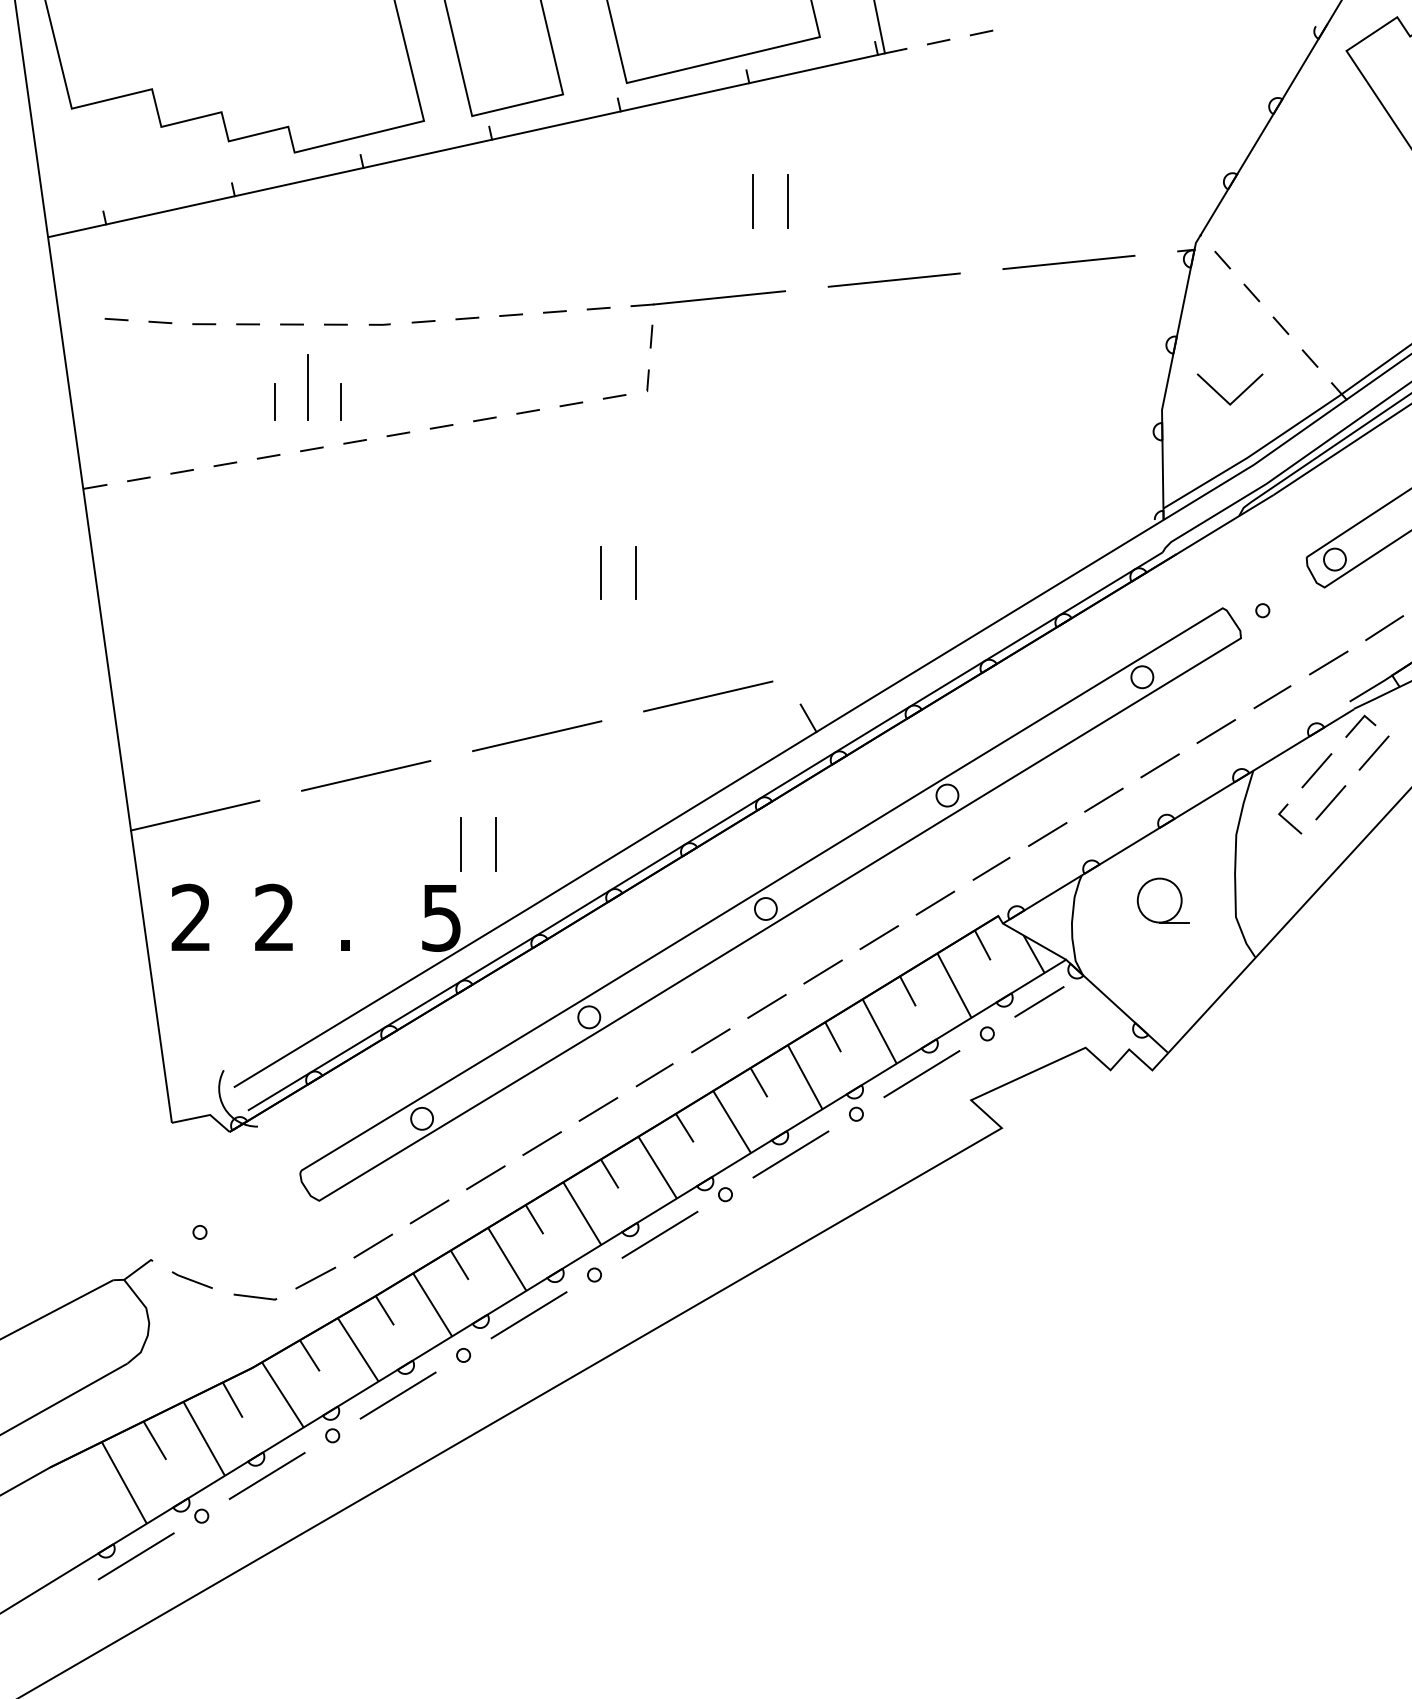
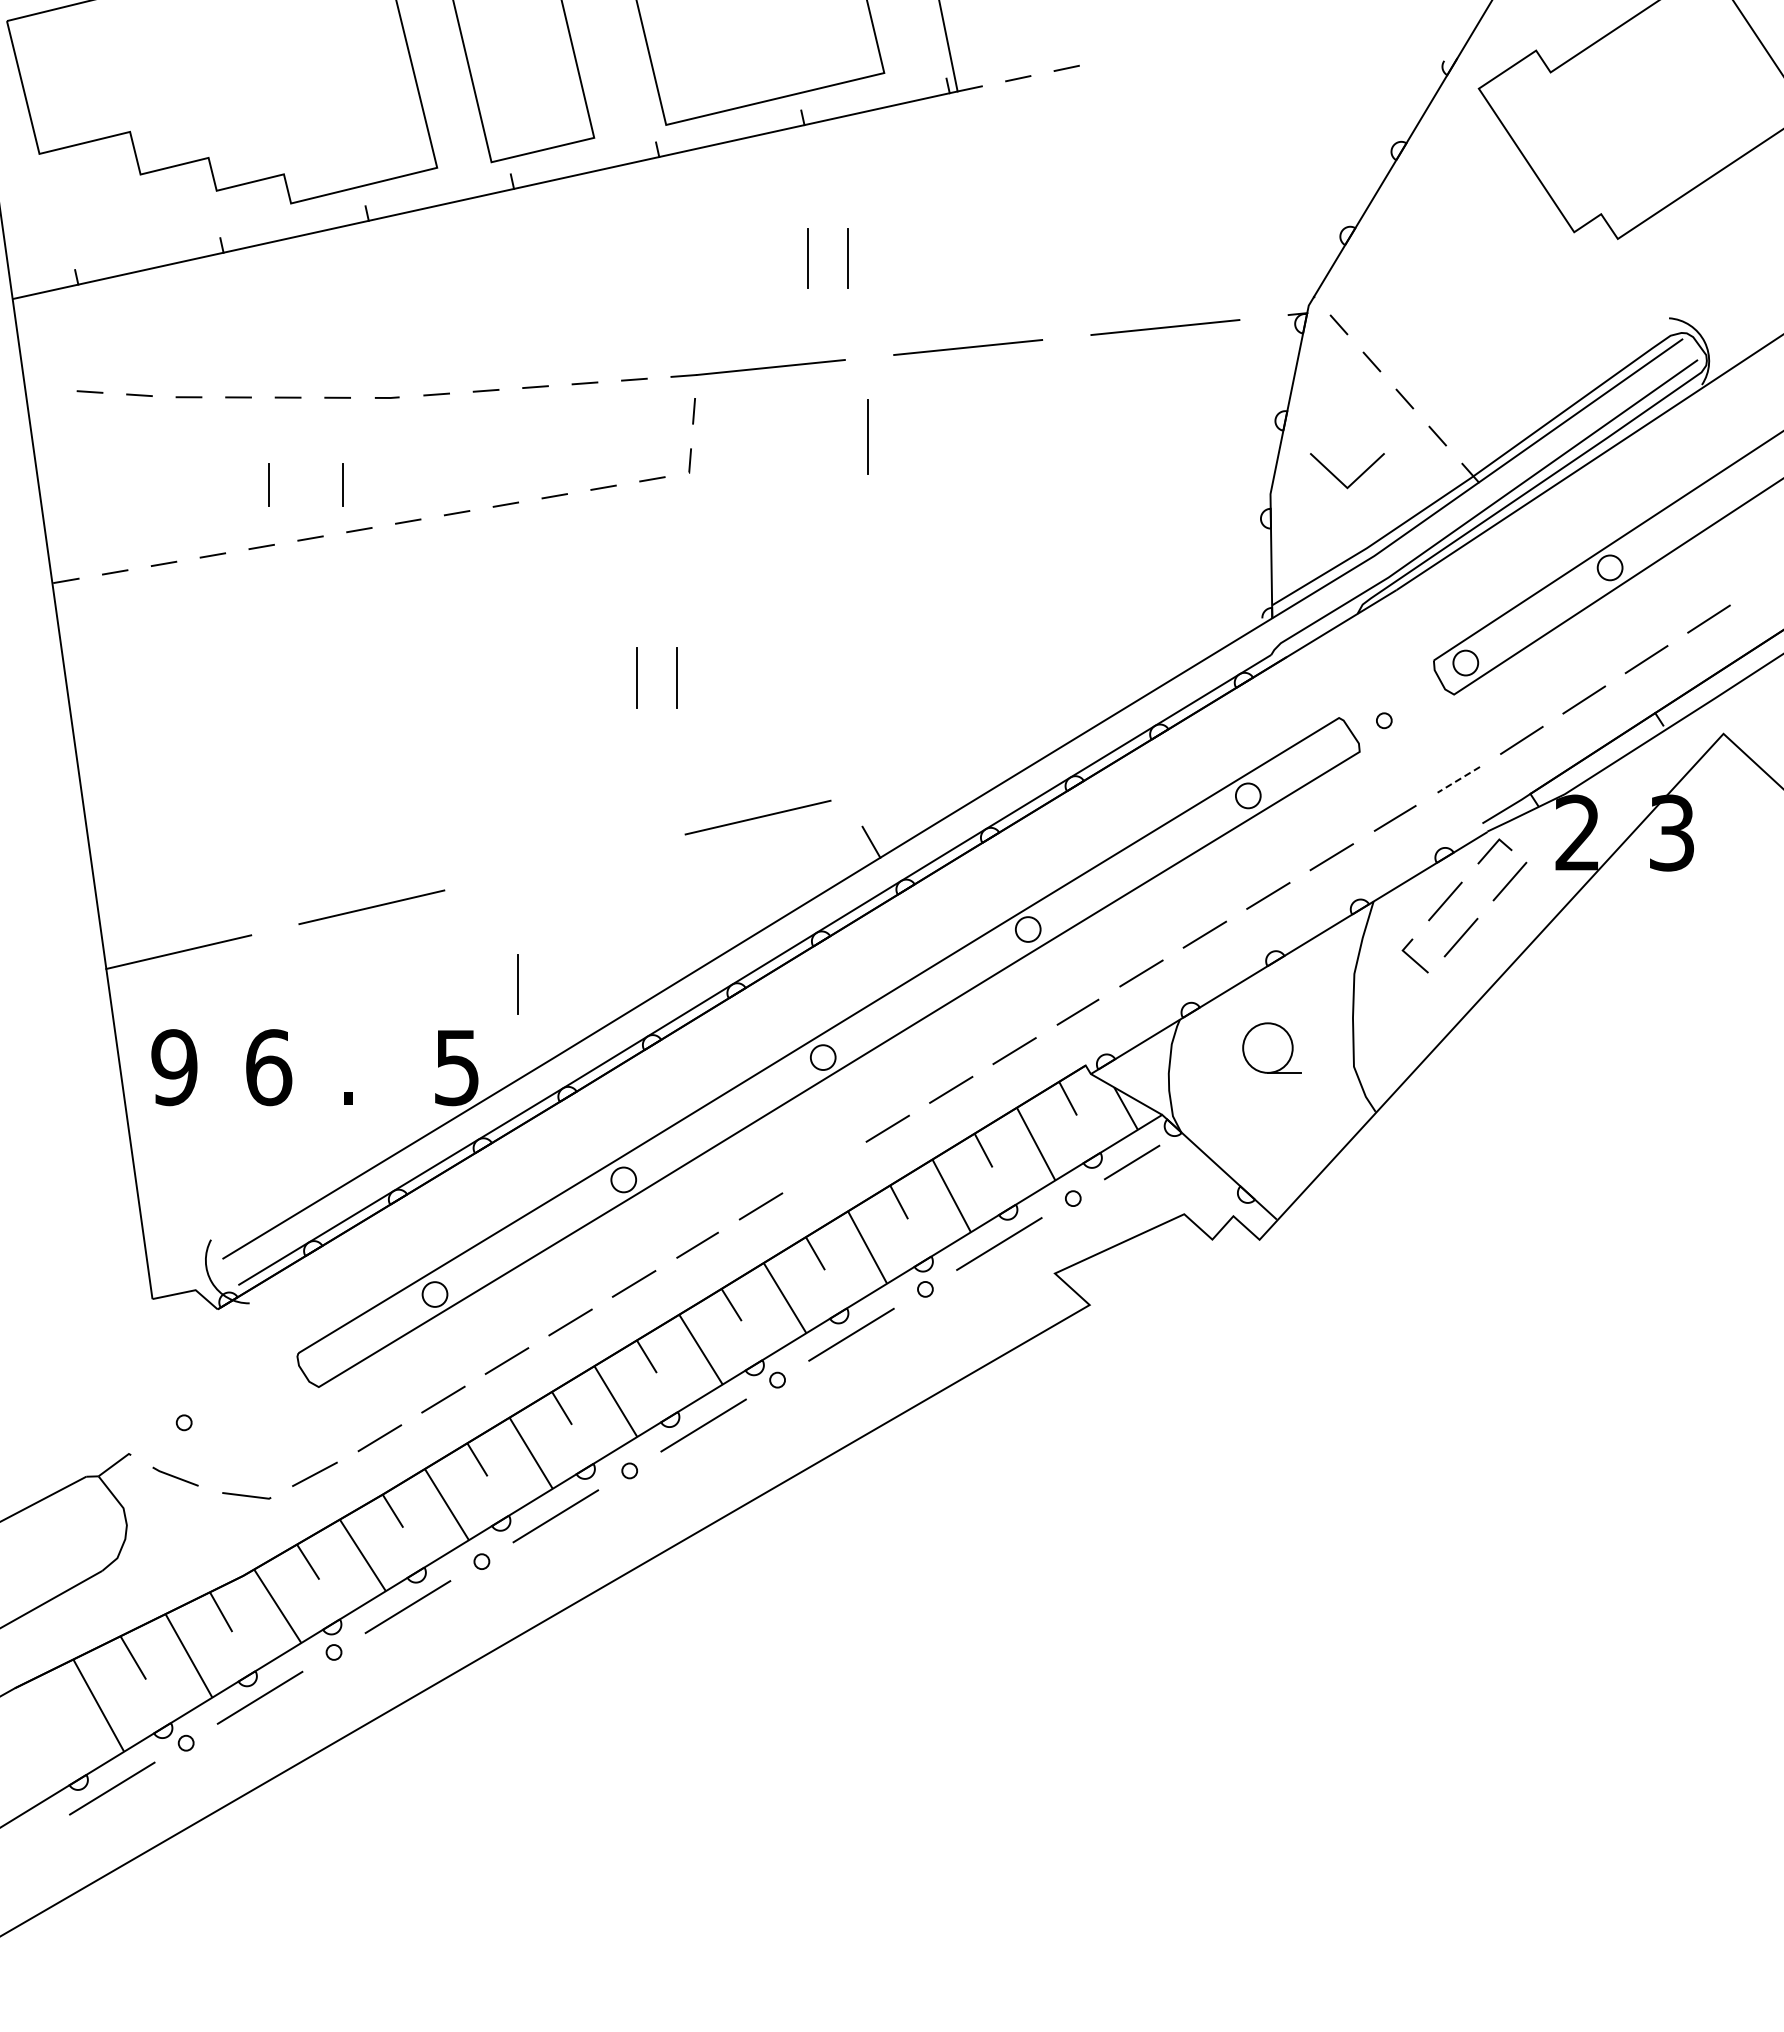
line: (307, 387) -> (867, 436), moved
line: (1328, 662) -> (1458, 779), solid -> dashed
line: (536, 736) -> (564, 862), removed
line: (460, 844) -> (478, 984), removed
text: (191, 917) -> (174, 1067), 2 -> 9
text: (275, 917) -> (269, 1067), 2 -> 6
line: (767, 1006) -> (824, 1167), removed

